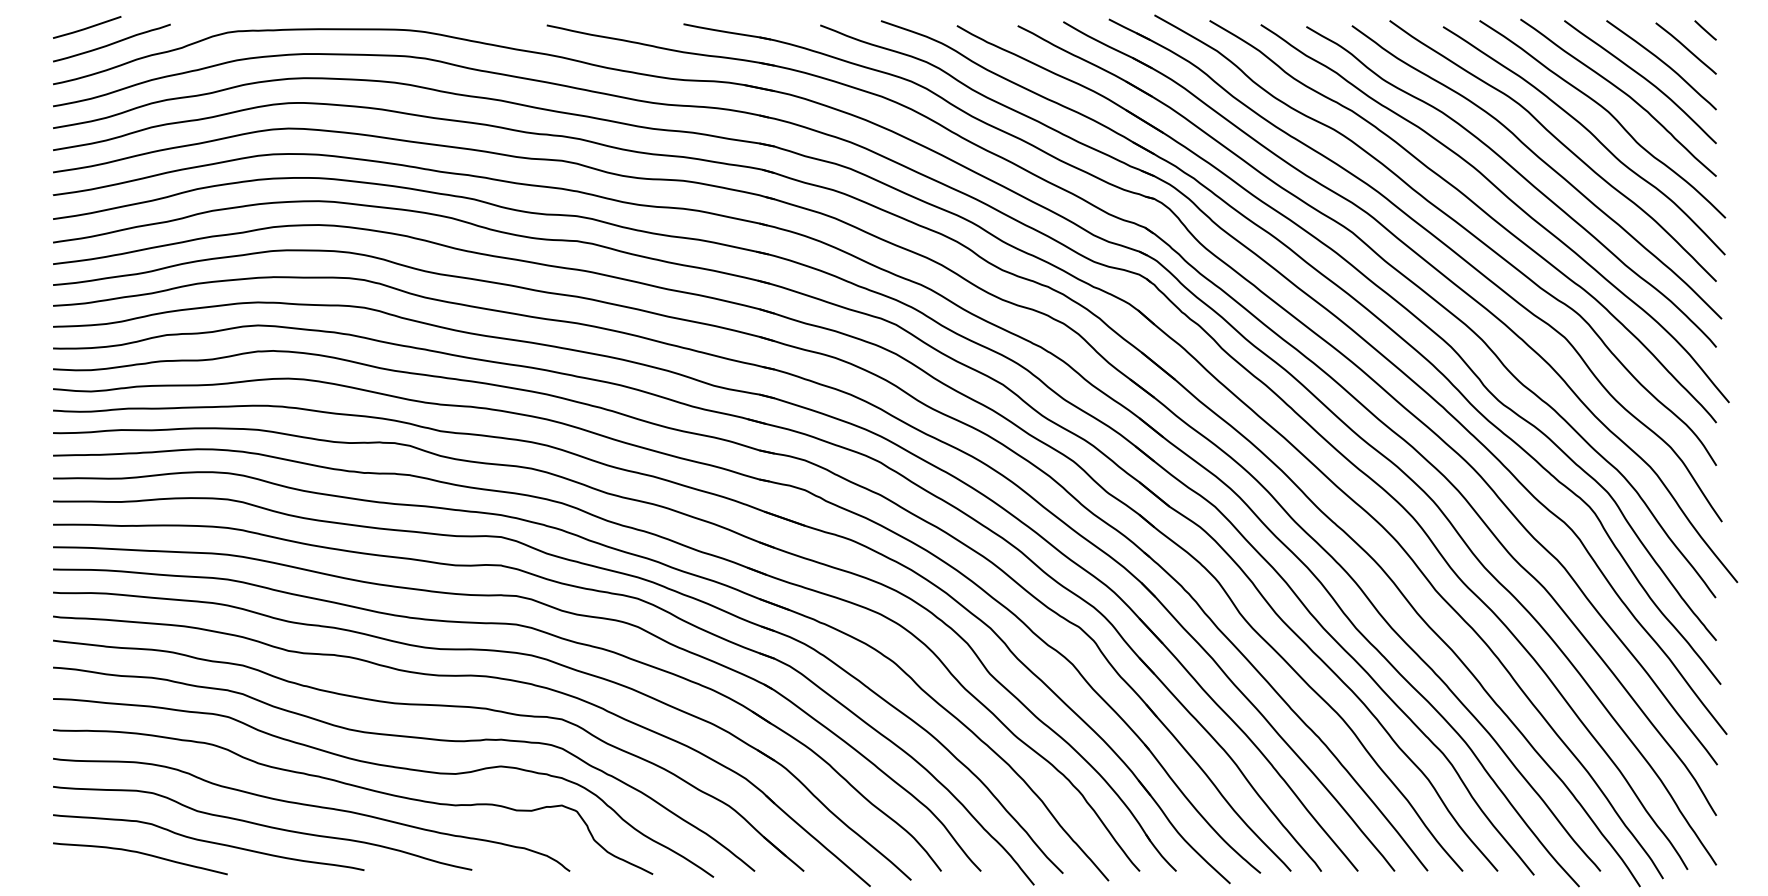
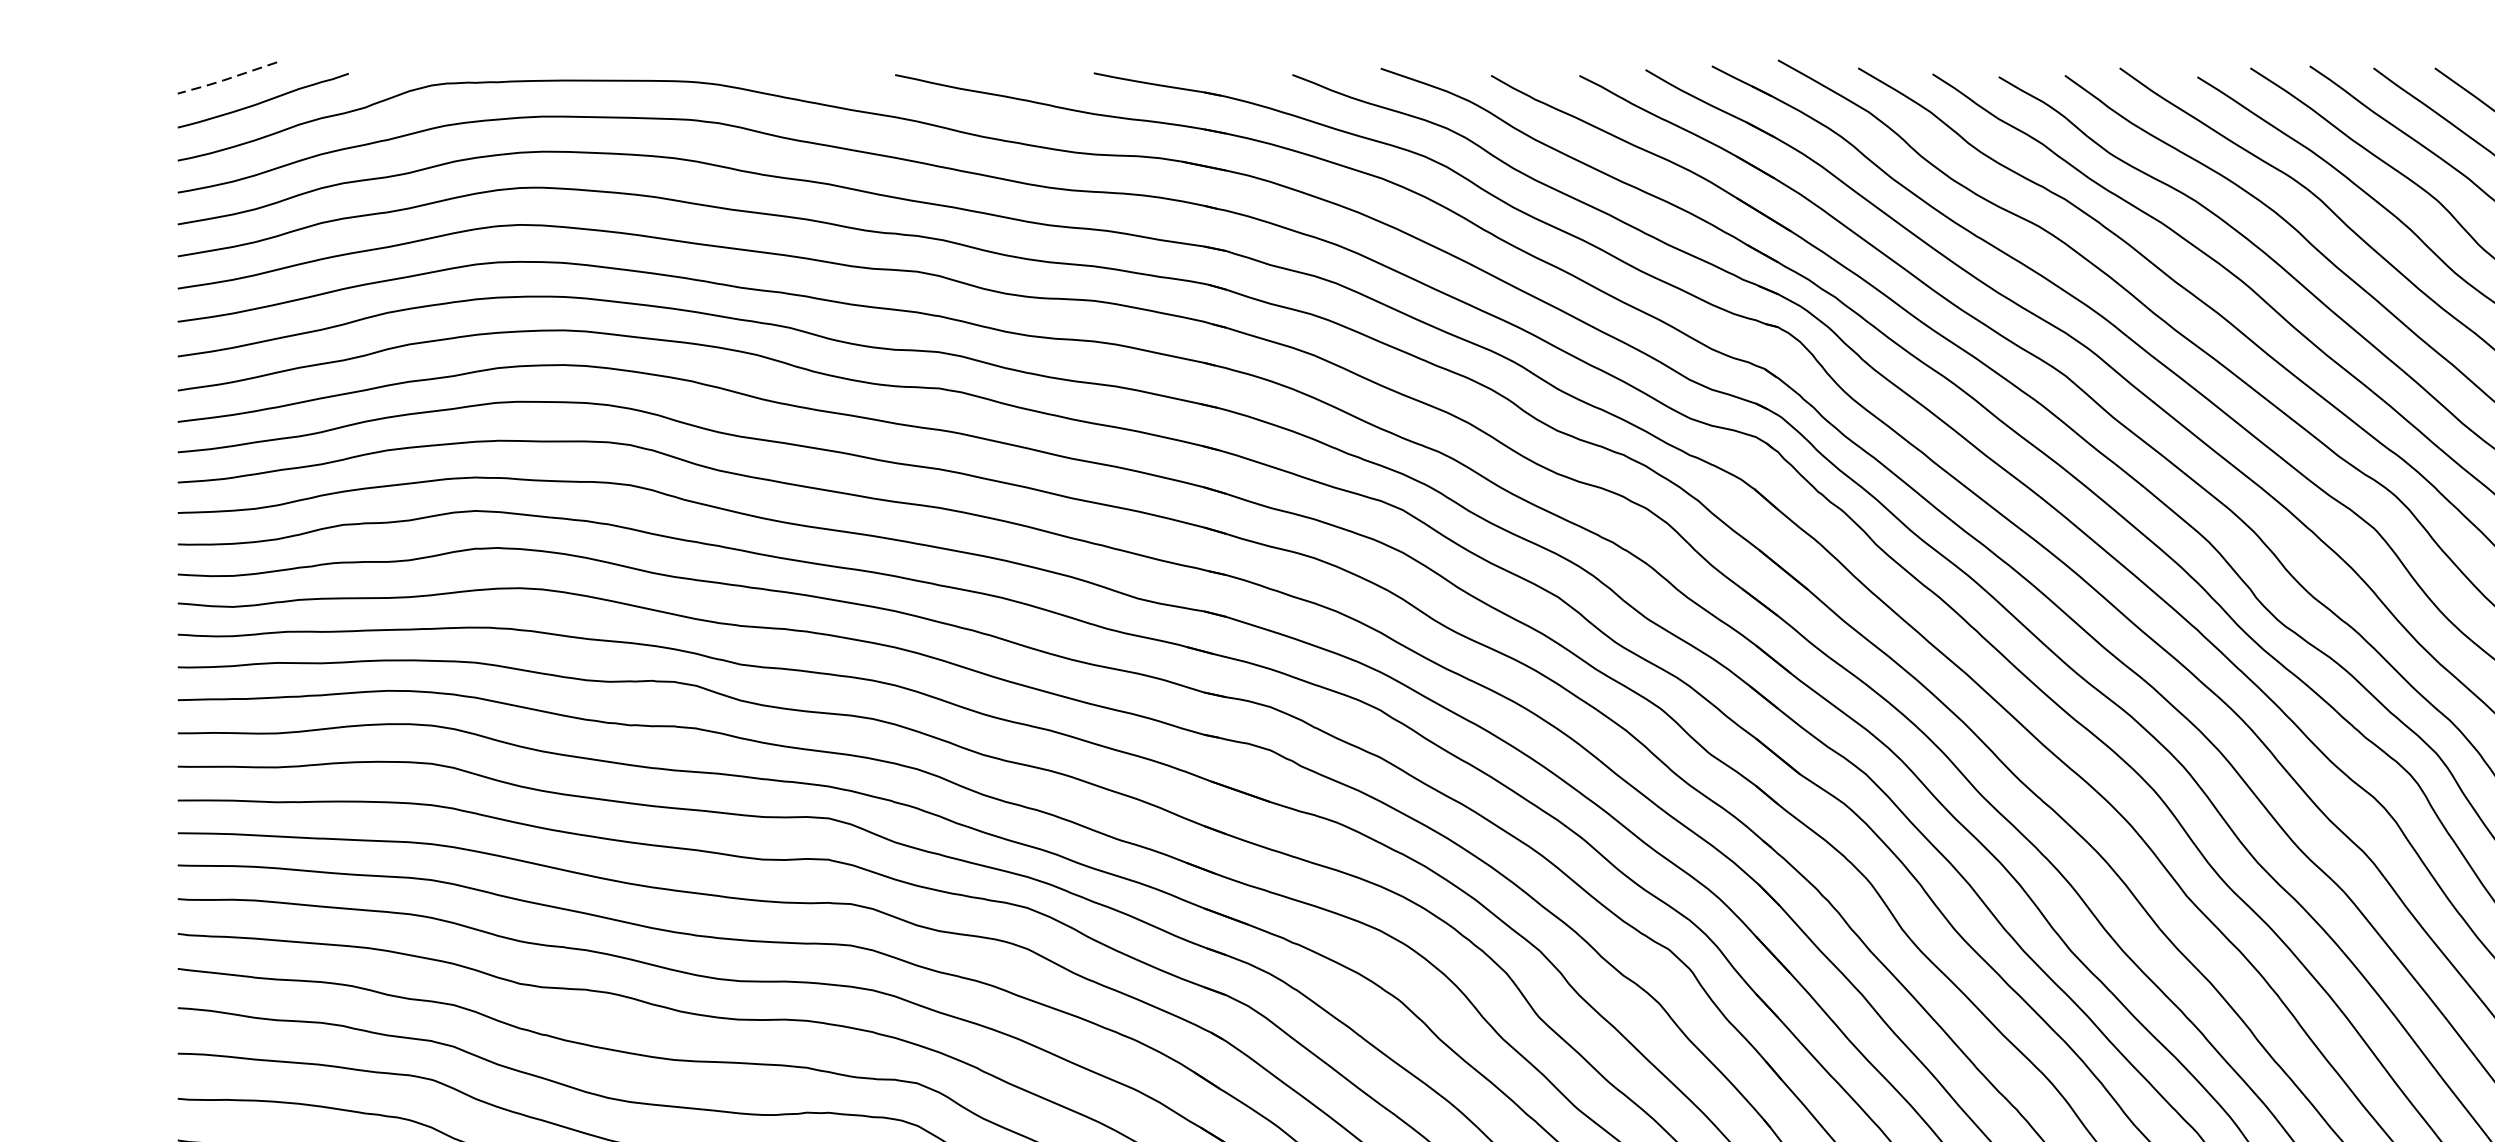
line: (86, 28) -> (226, 79), solid -> dashed

